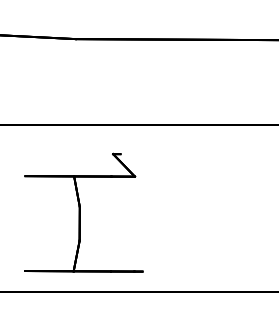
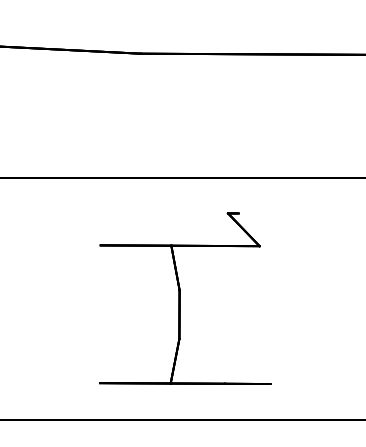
part: (83, 212) -> (184, 298), moved

